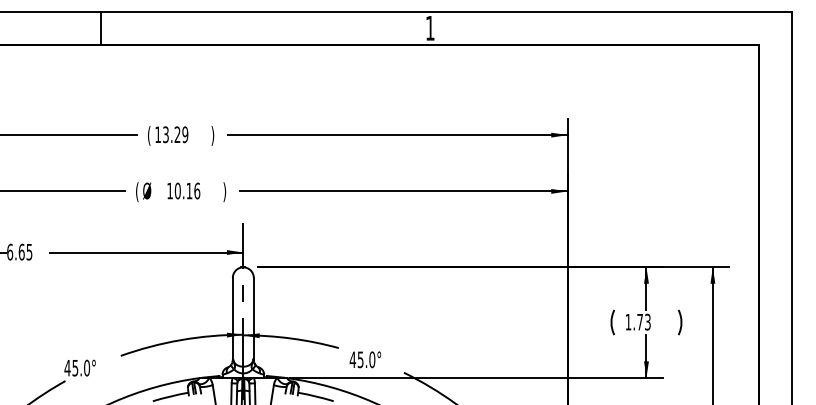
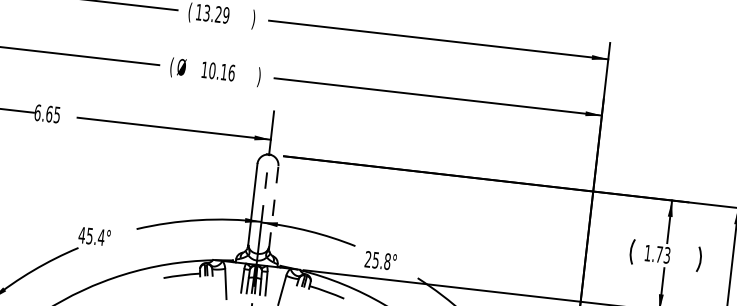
line: (253, 318) -> (273, 206), solid -> dashed
text: (362, 359) -> (377, 260), 45.0° -> 25.8°
text: (86, 367) -> (101, 236), 45.0° -> 45.4°

